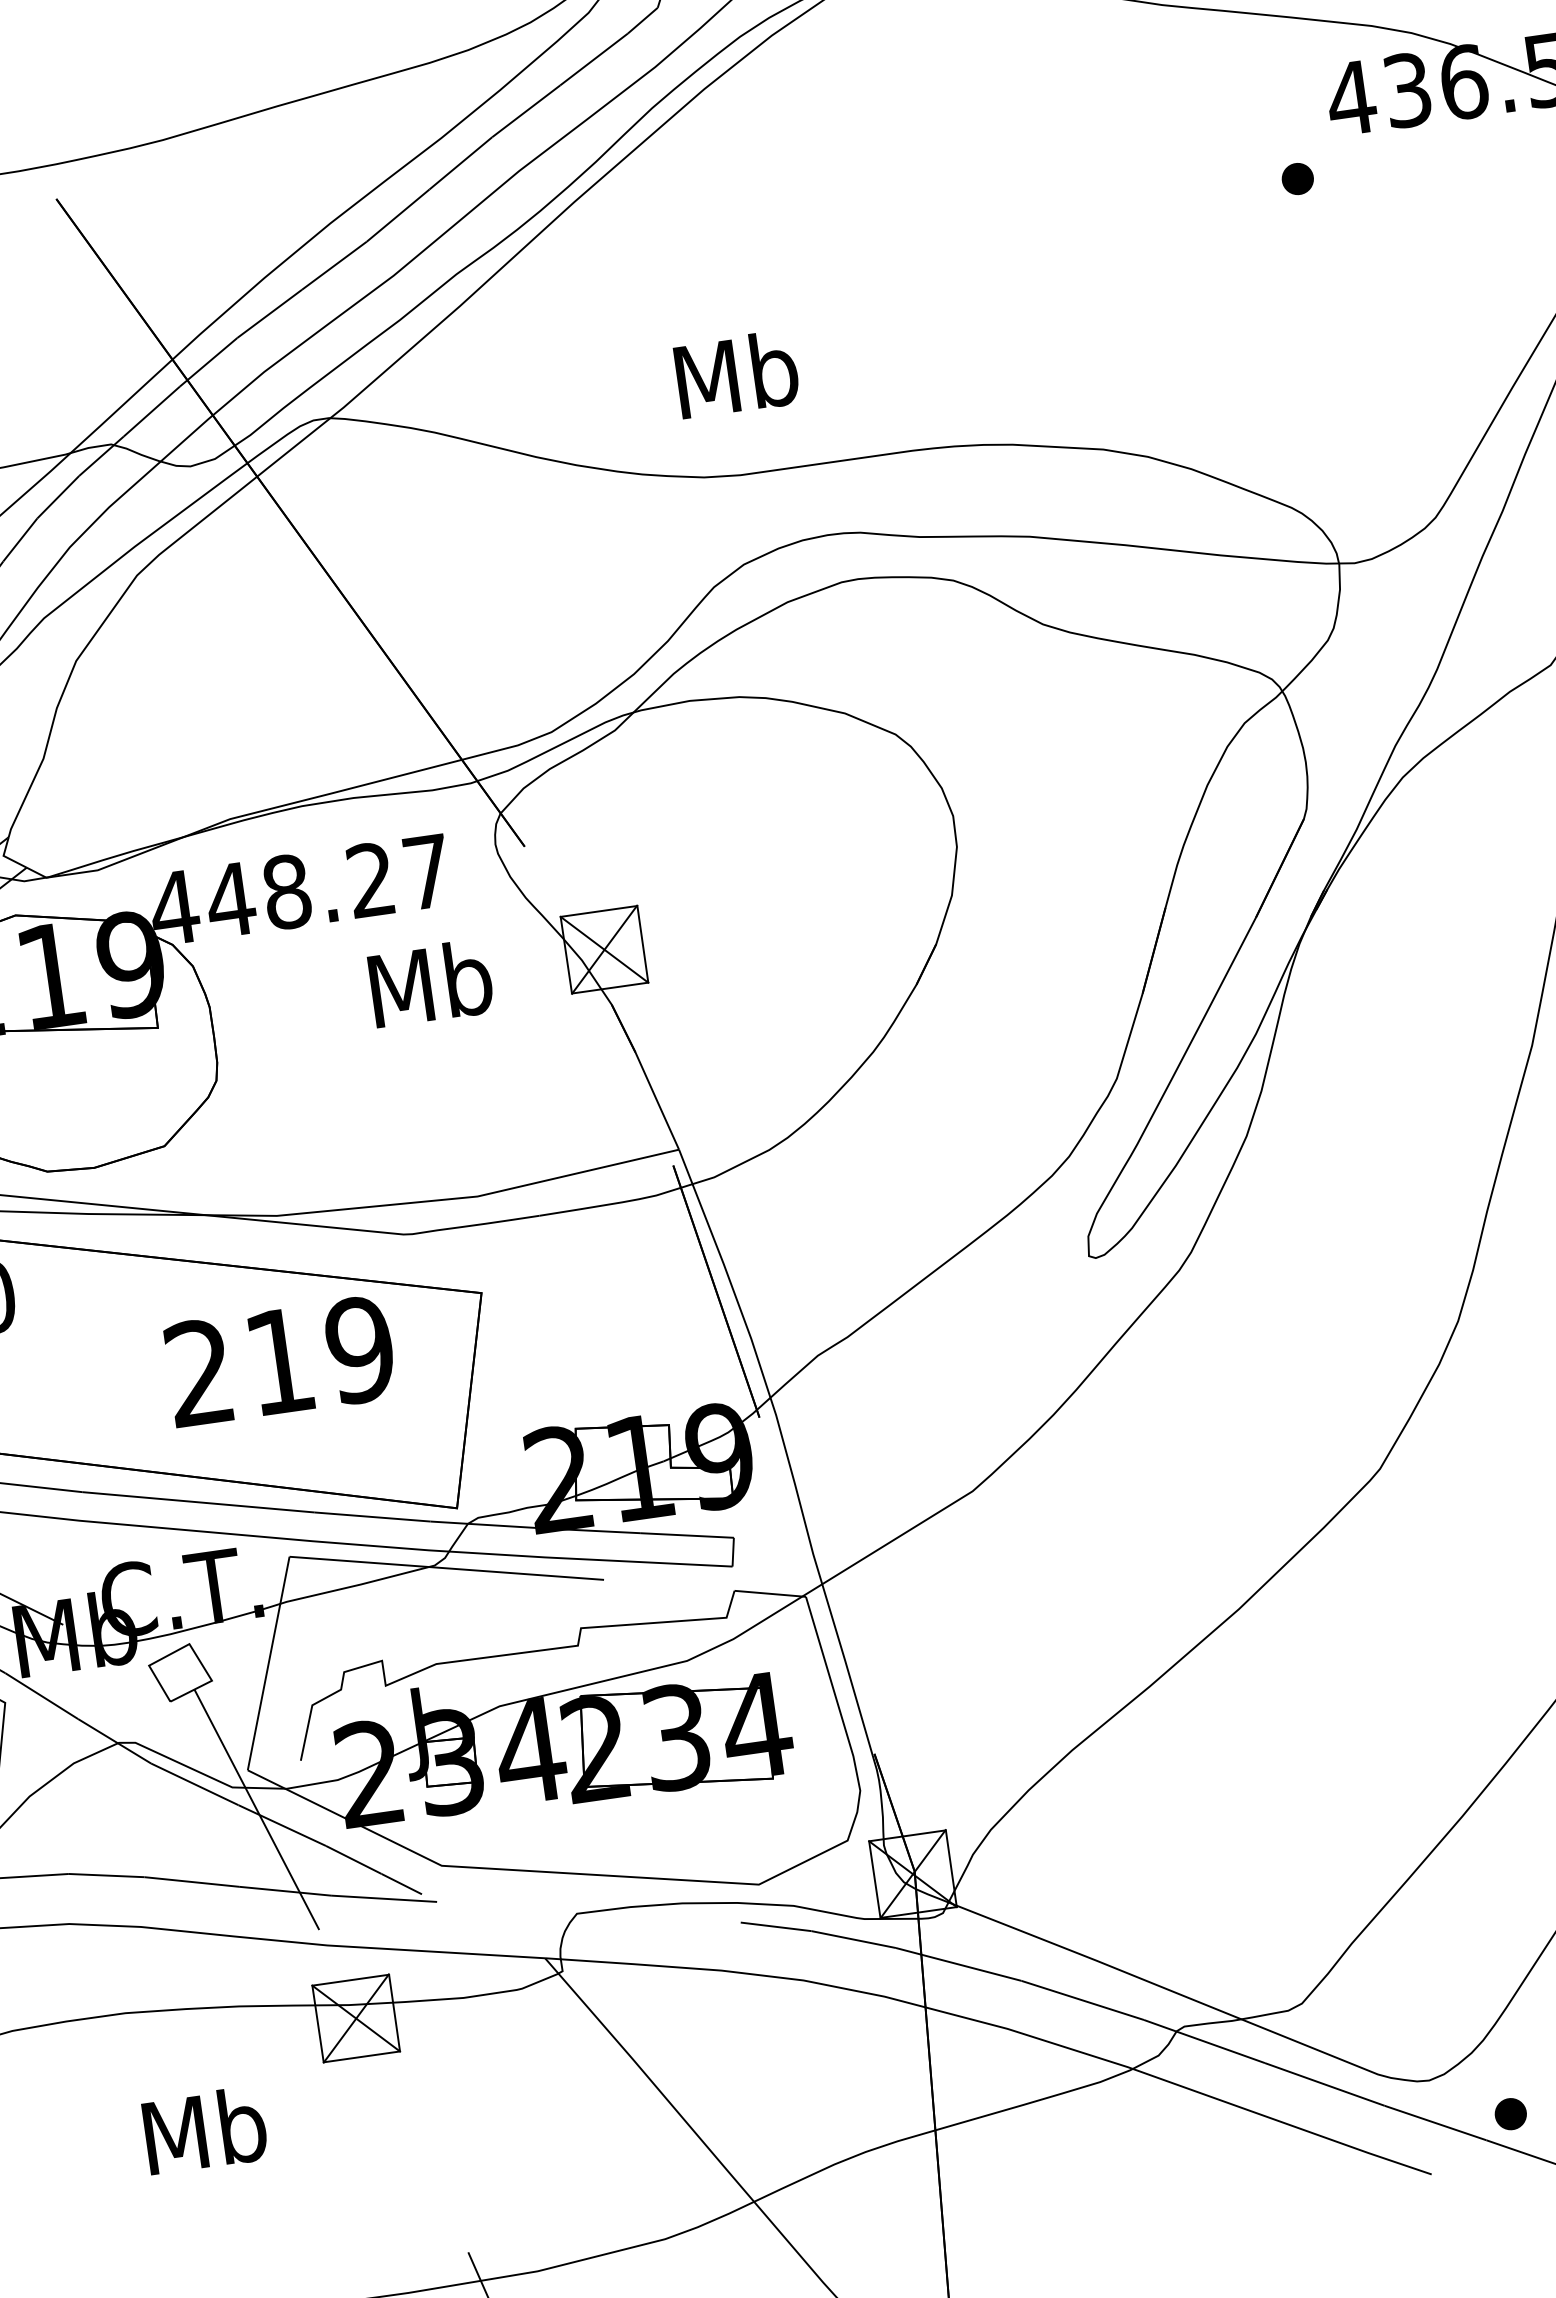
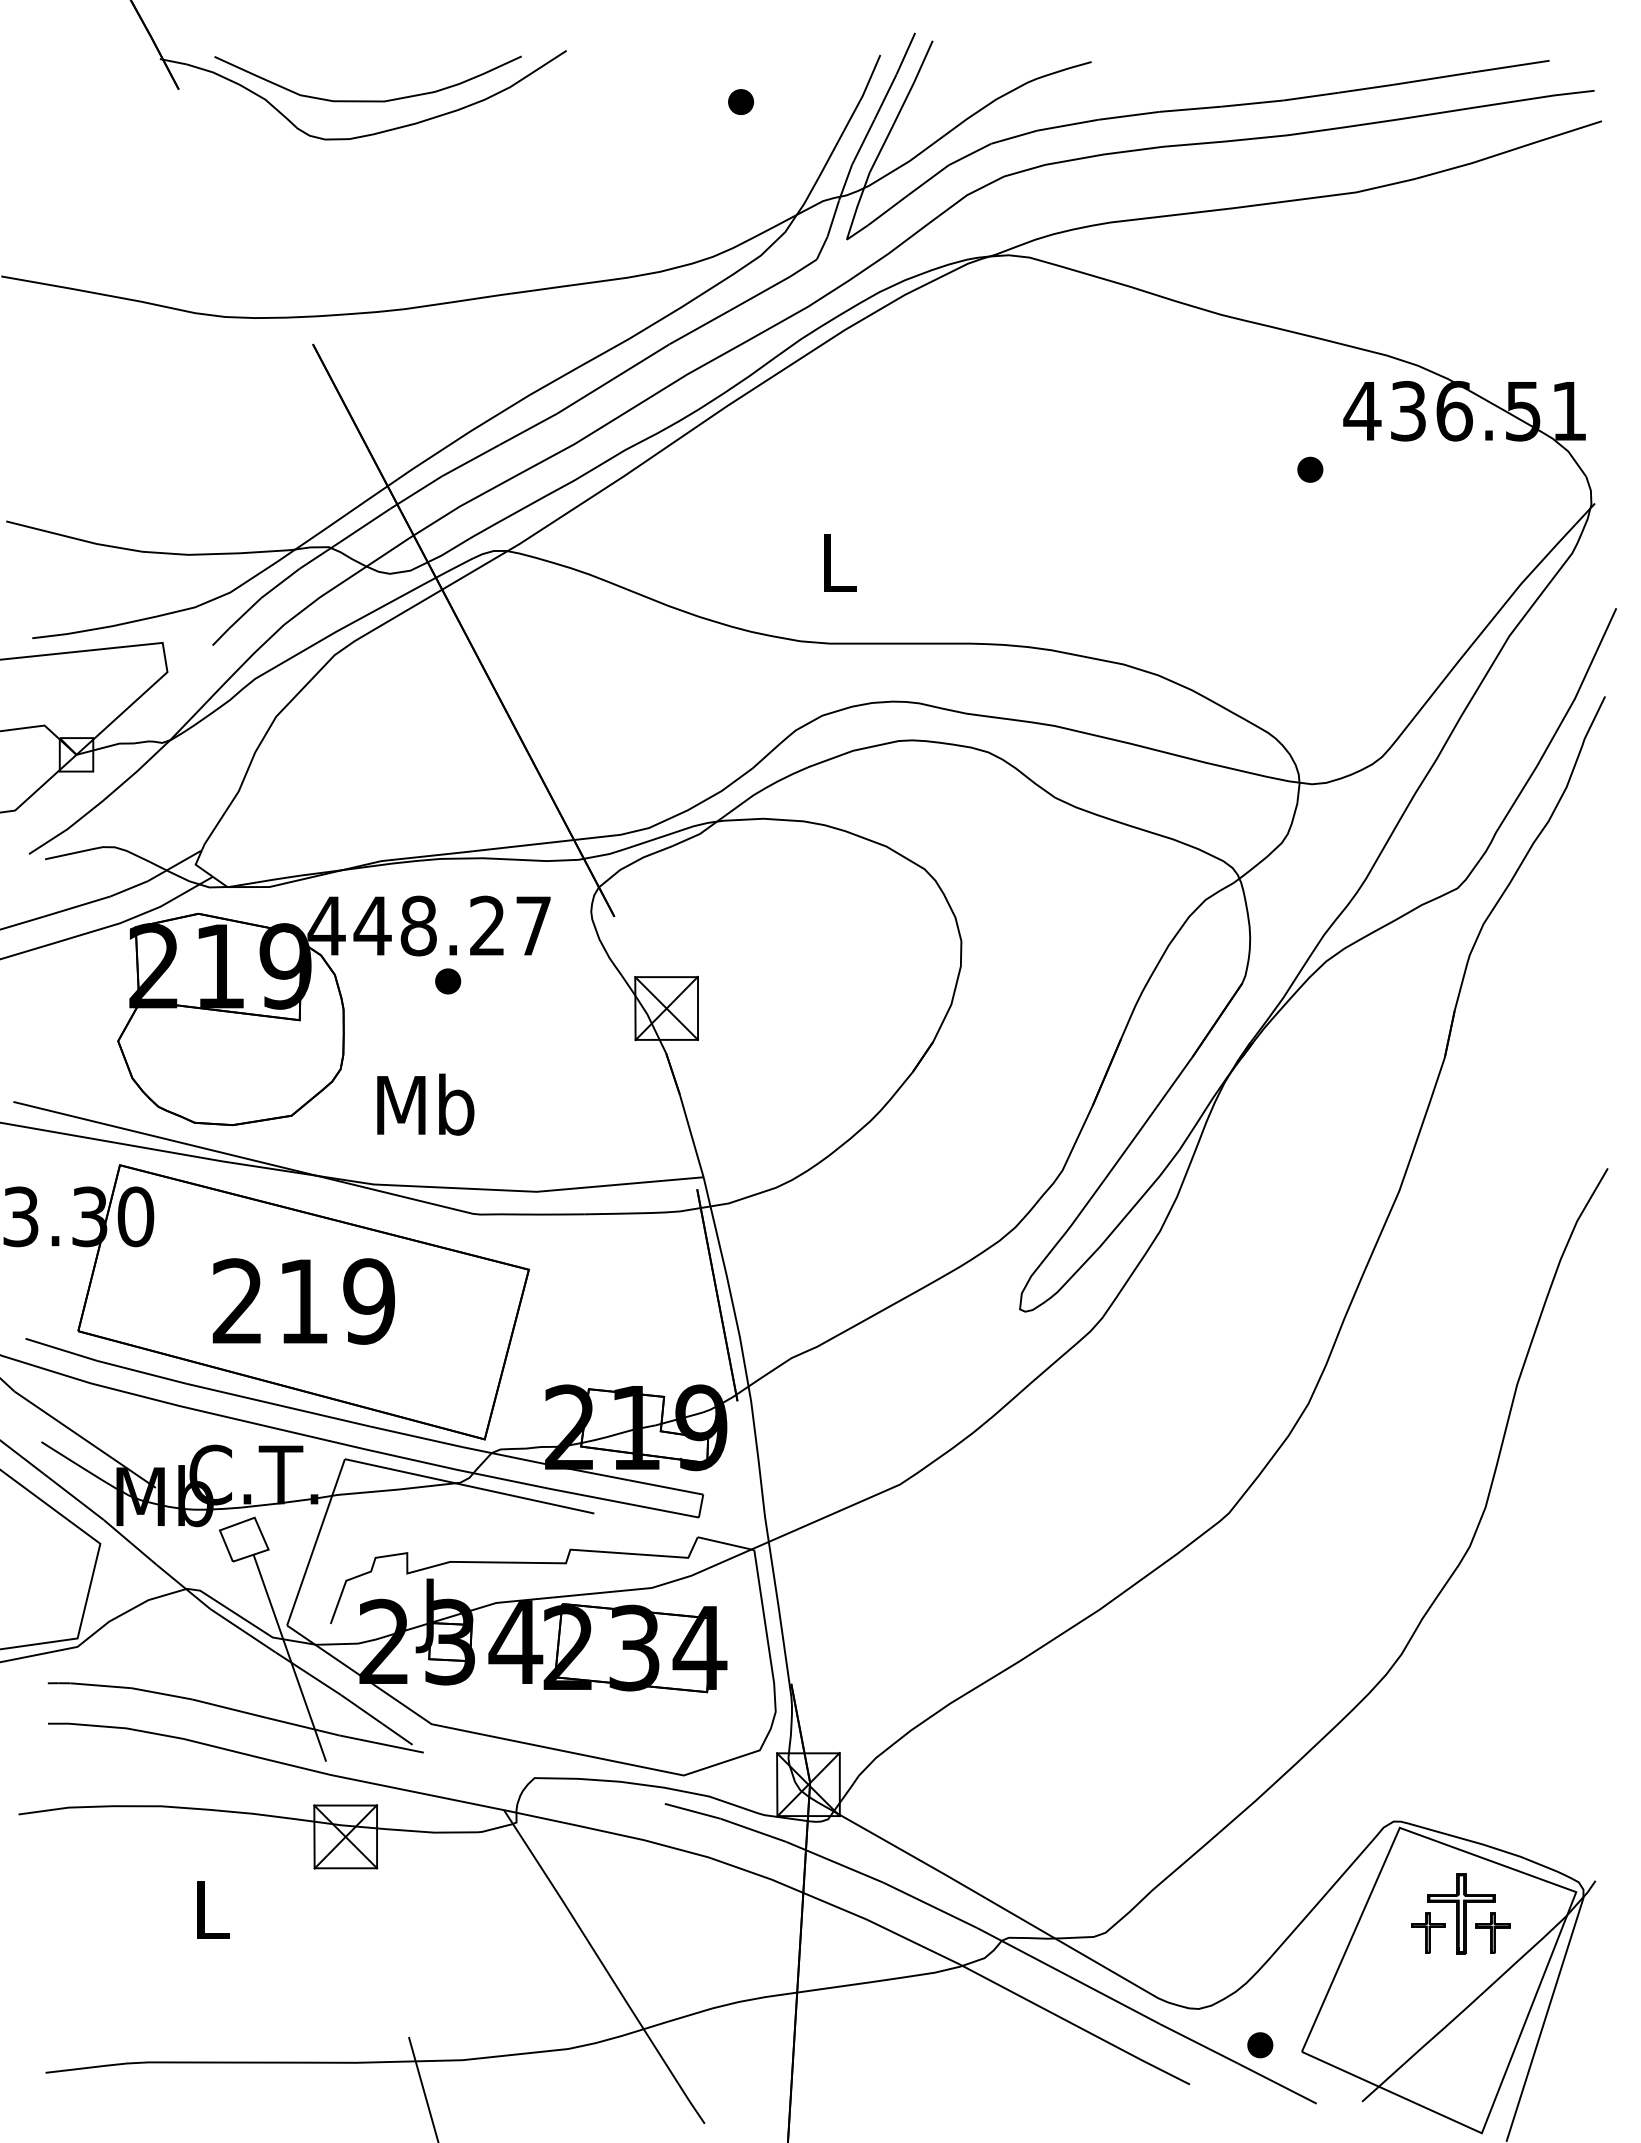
text: (737, 374) -> (838, 562), Mb -> L
part: (333, 954) -> (448, 981), added
text: (430, 983) -> (425, 1104), moved
text: (279, 1361) -> (303, 1301), moved
text: (204, 2130) -> (211, 1909), Mb -> L

